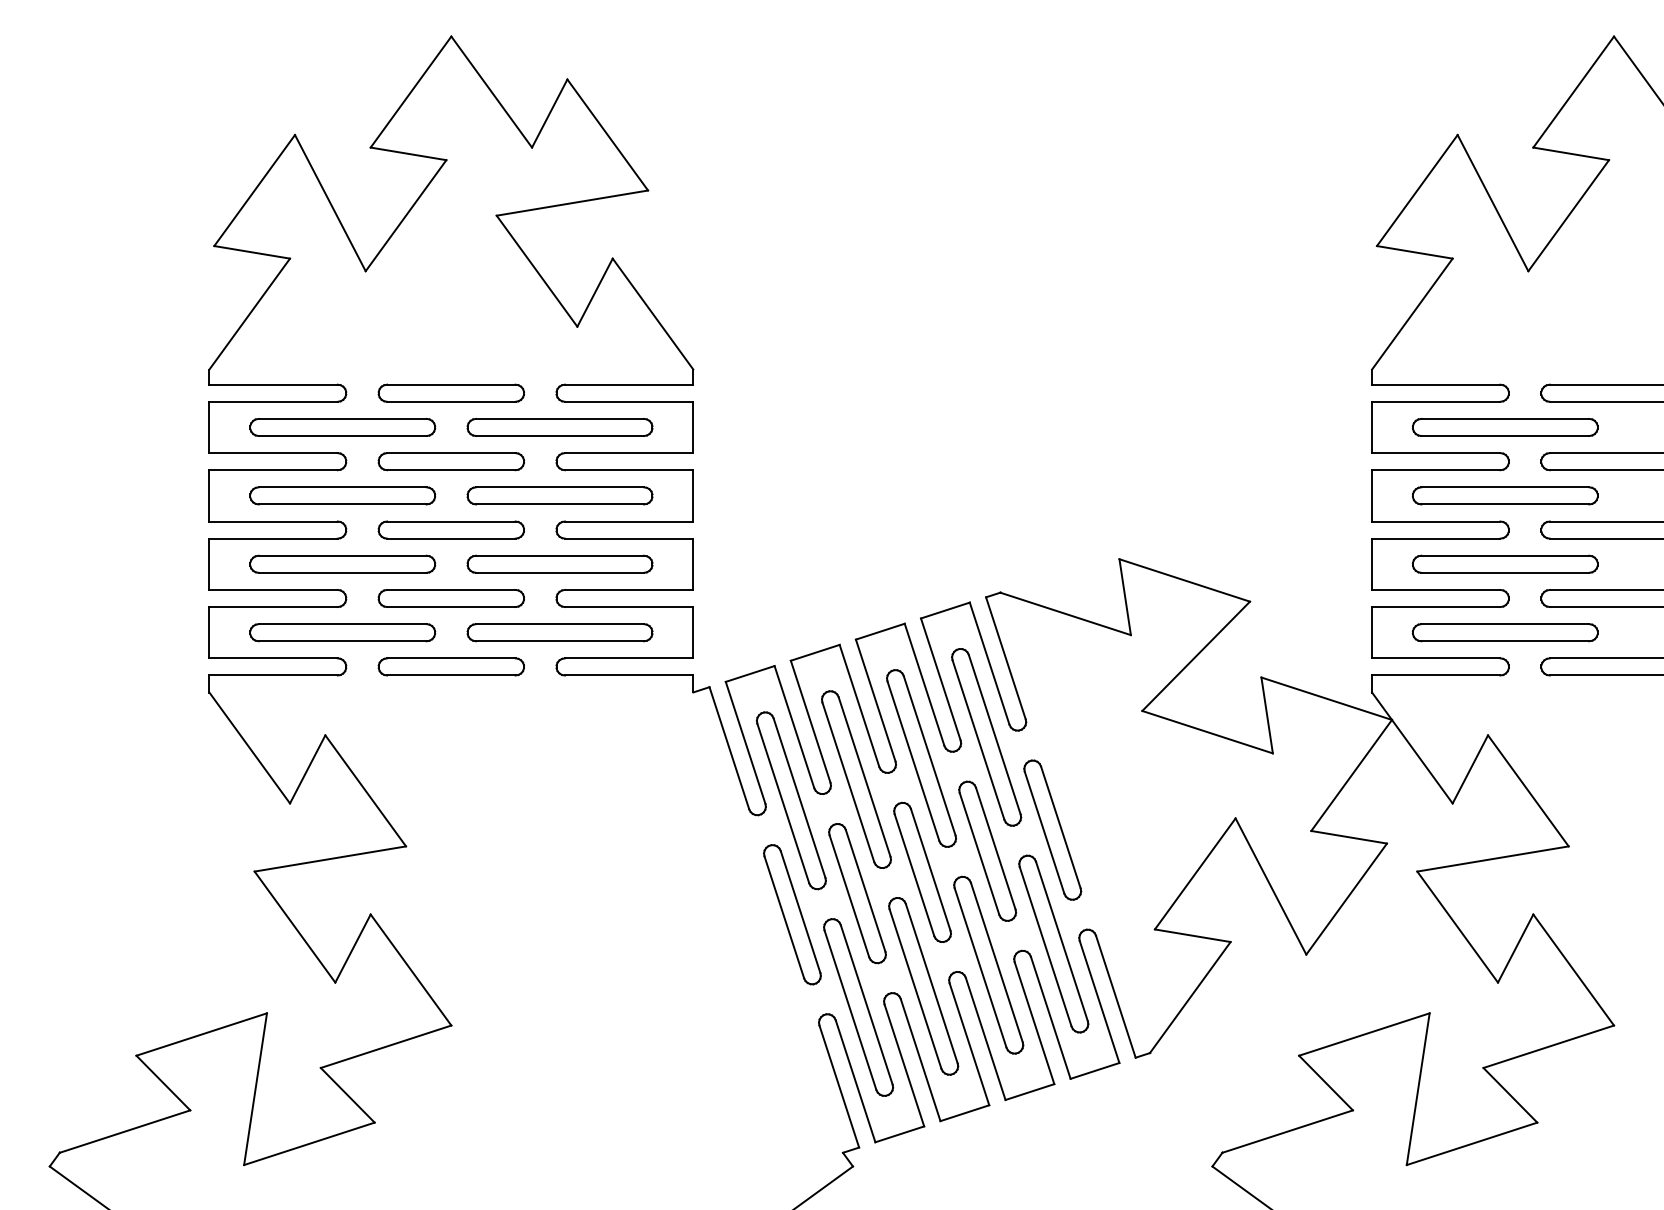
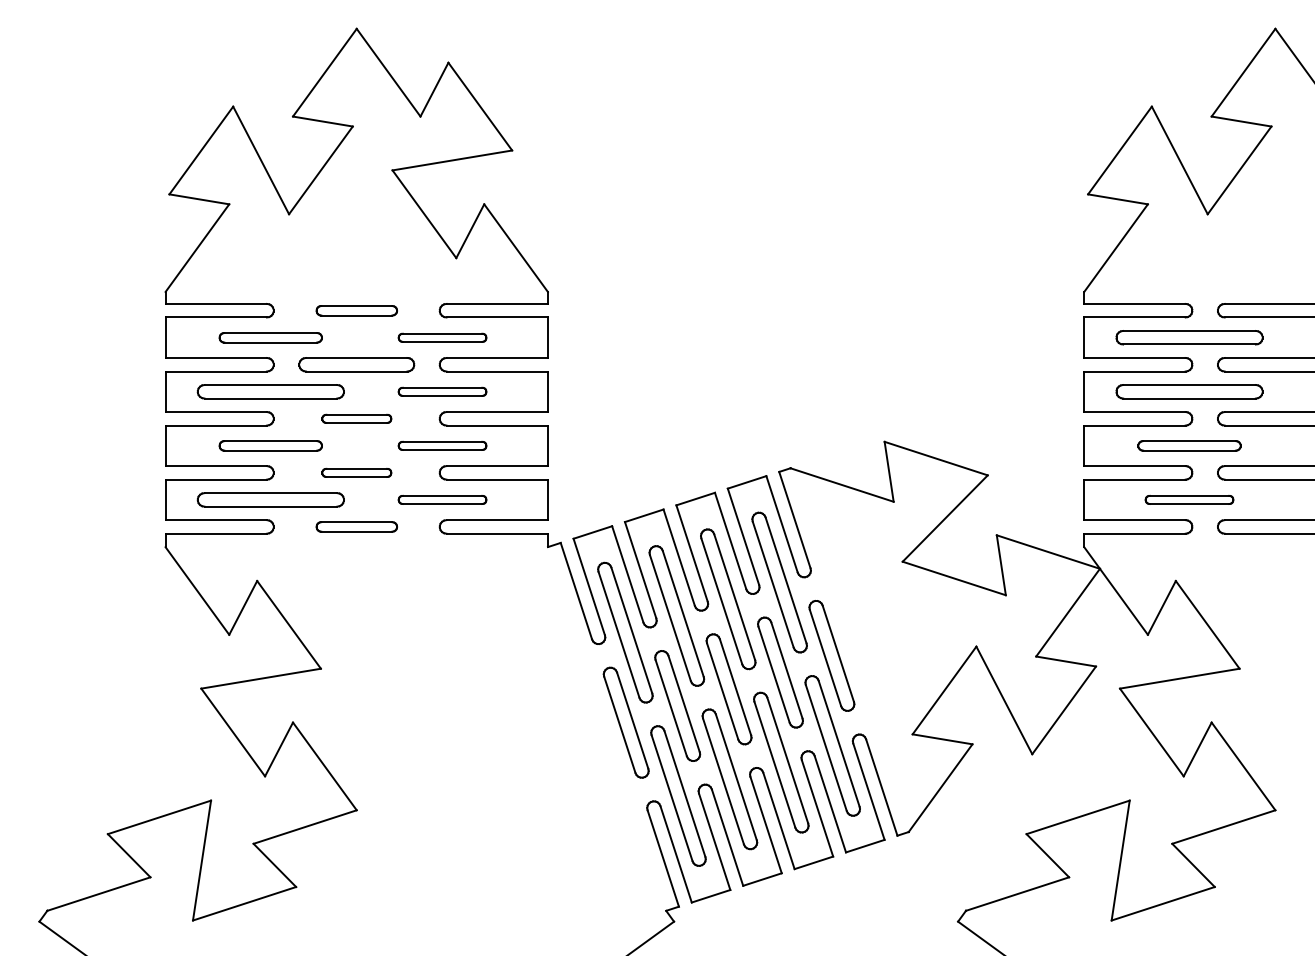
part: (451, 393) -> (356, 310), size x0.7
part: (342, 427) -> (270, 337), size x0.7
part: (559, 427) -> (442, 337), size x0.6
part: (559, 495) -> (442, 391), size x0.6
part: (451, 529) -> (356, 418), size x0.6
part: (342, 563) -> (270, 445), size x0.7
part: (559, 563) -> (442, 445), size x0.6
part: (1505, 563) -> (1189, 445), size x0.7
part: (451, 598) -> (356, 472), size x0.6
part: (559, 632) -> (442, 499), size x0.6
part: (1505, 632) -> (1189, 499), size x0.6
part: (451, 666) -> (356, 526), size x0.7

